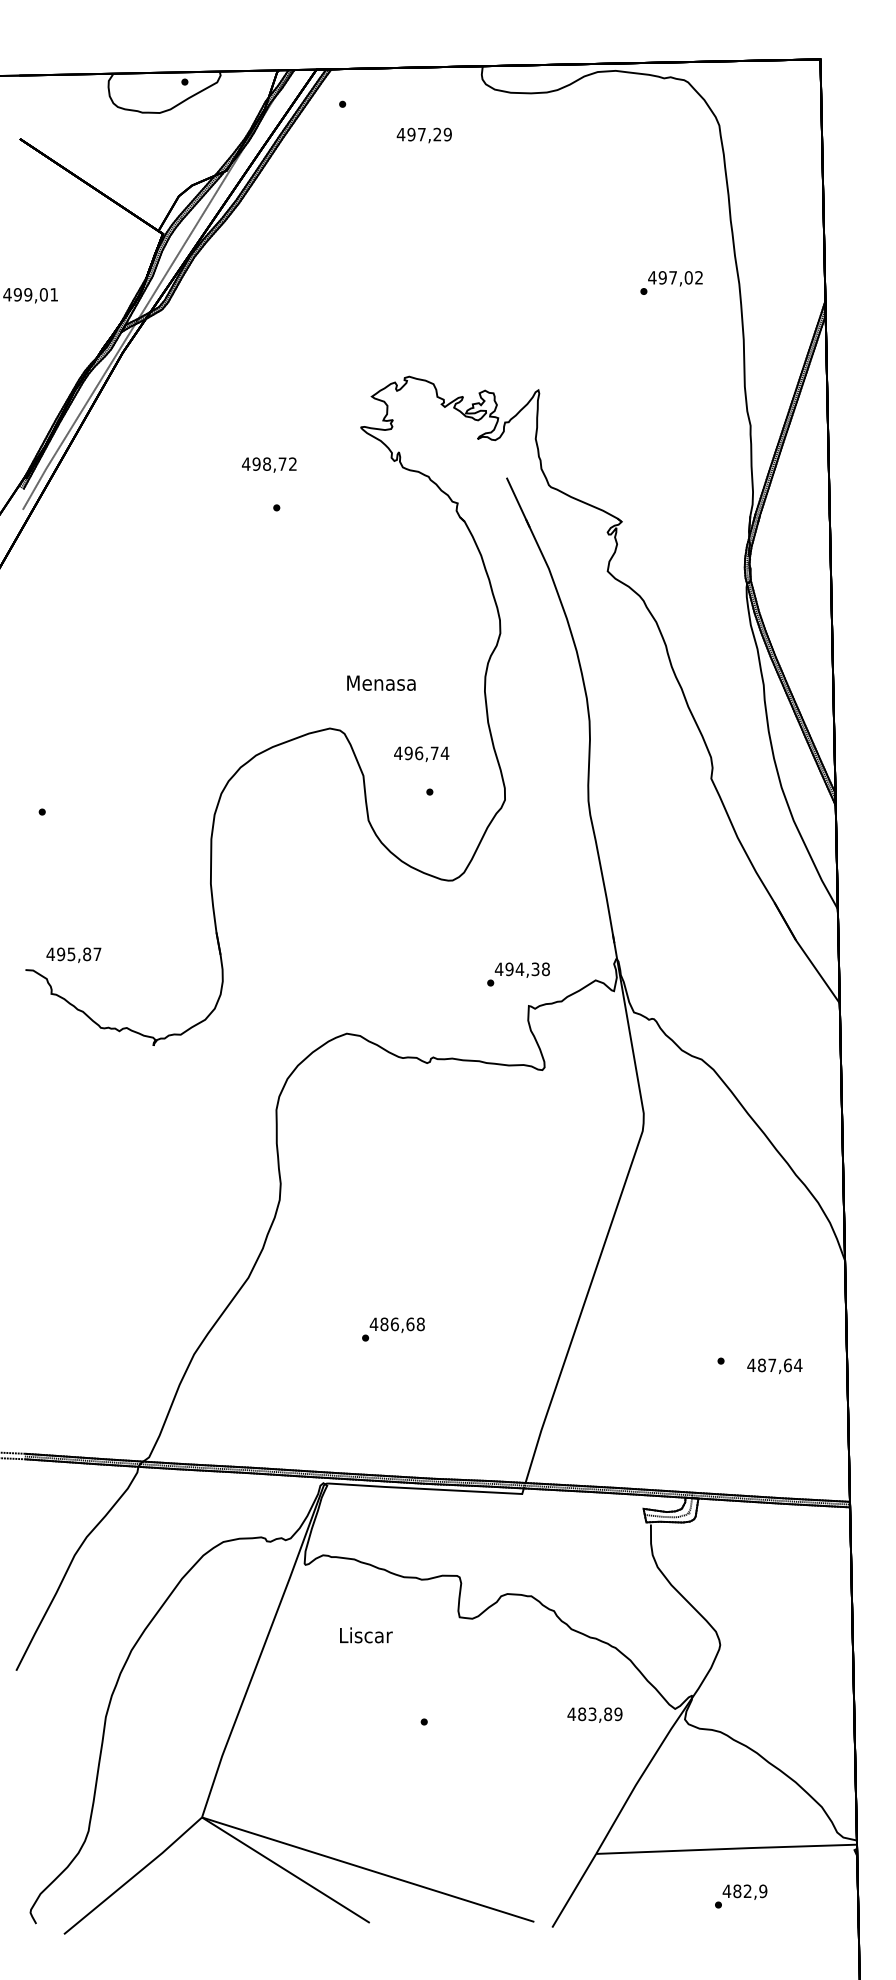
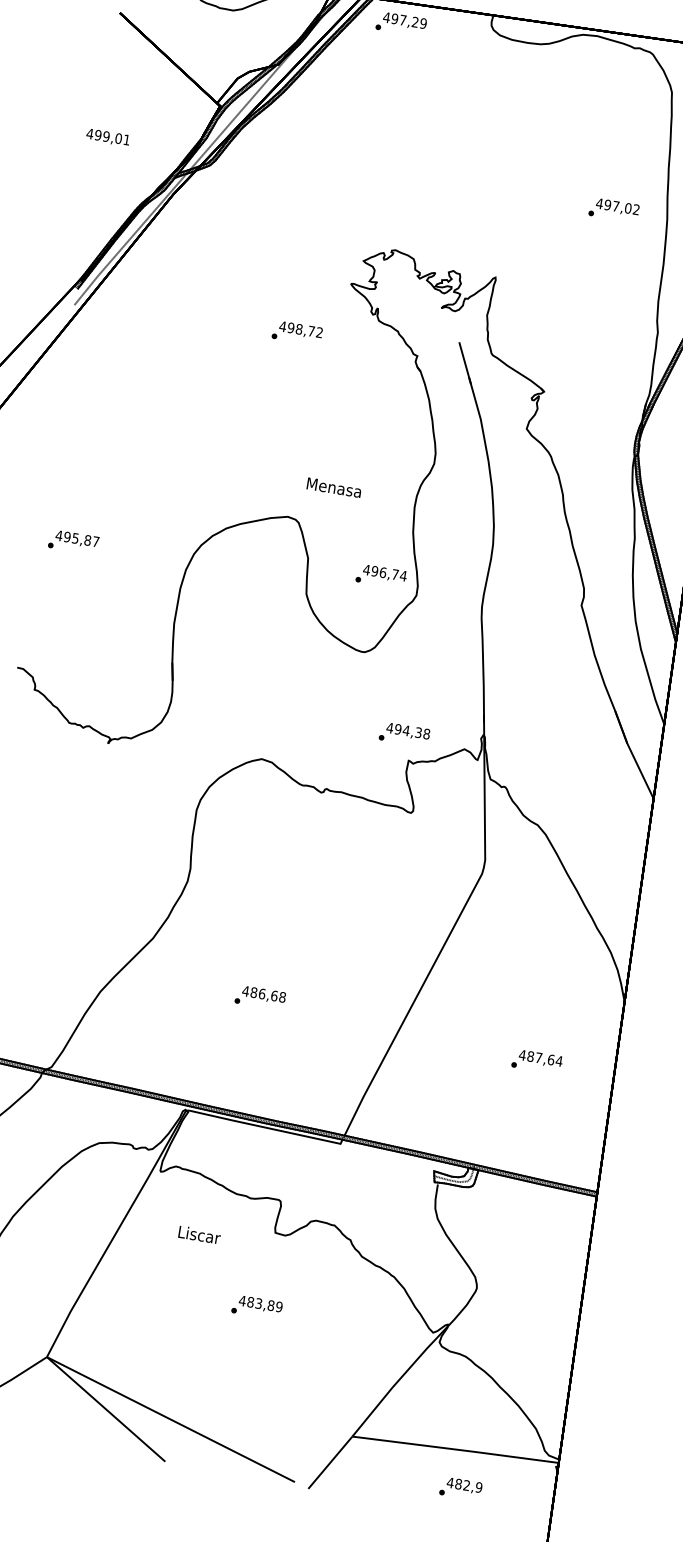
text: (423, 135) -> (404, 21), moved
text: (269, 464) -> (301, 329), moved
text: (421, 753) -> (384, 573), moved
text: (73, 954) -> (77, 538), moved
text: (774, 1366) -> (540, 1059), moved
text: (594, 1714) -> (260, 1304), moved

